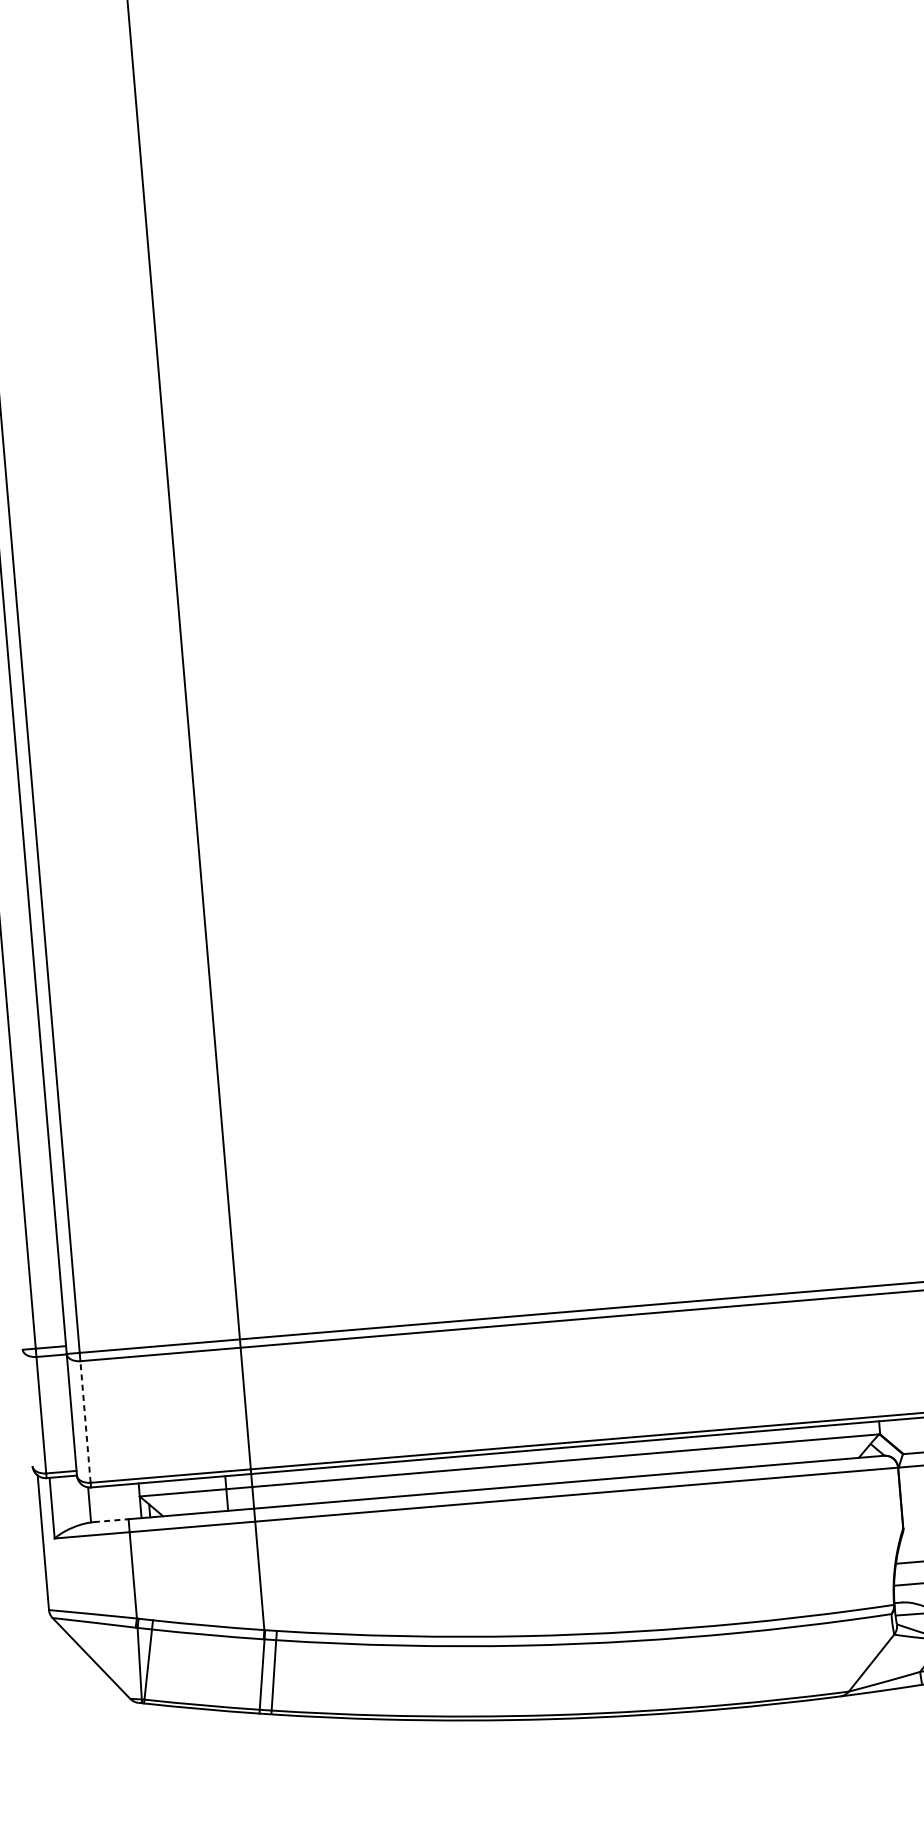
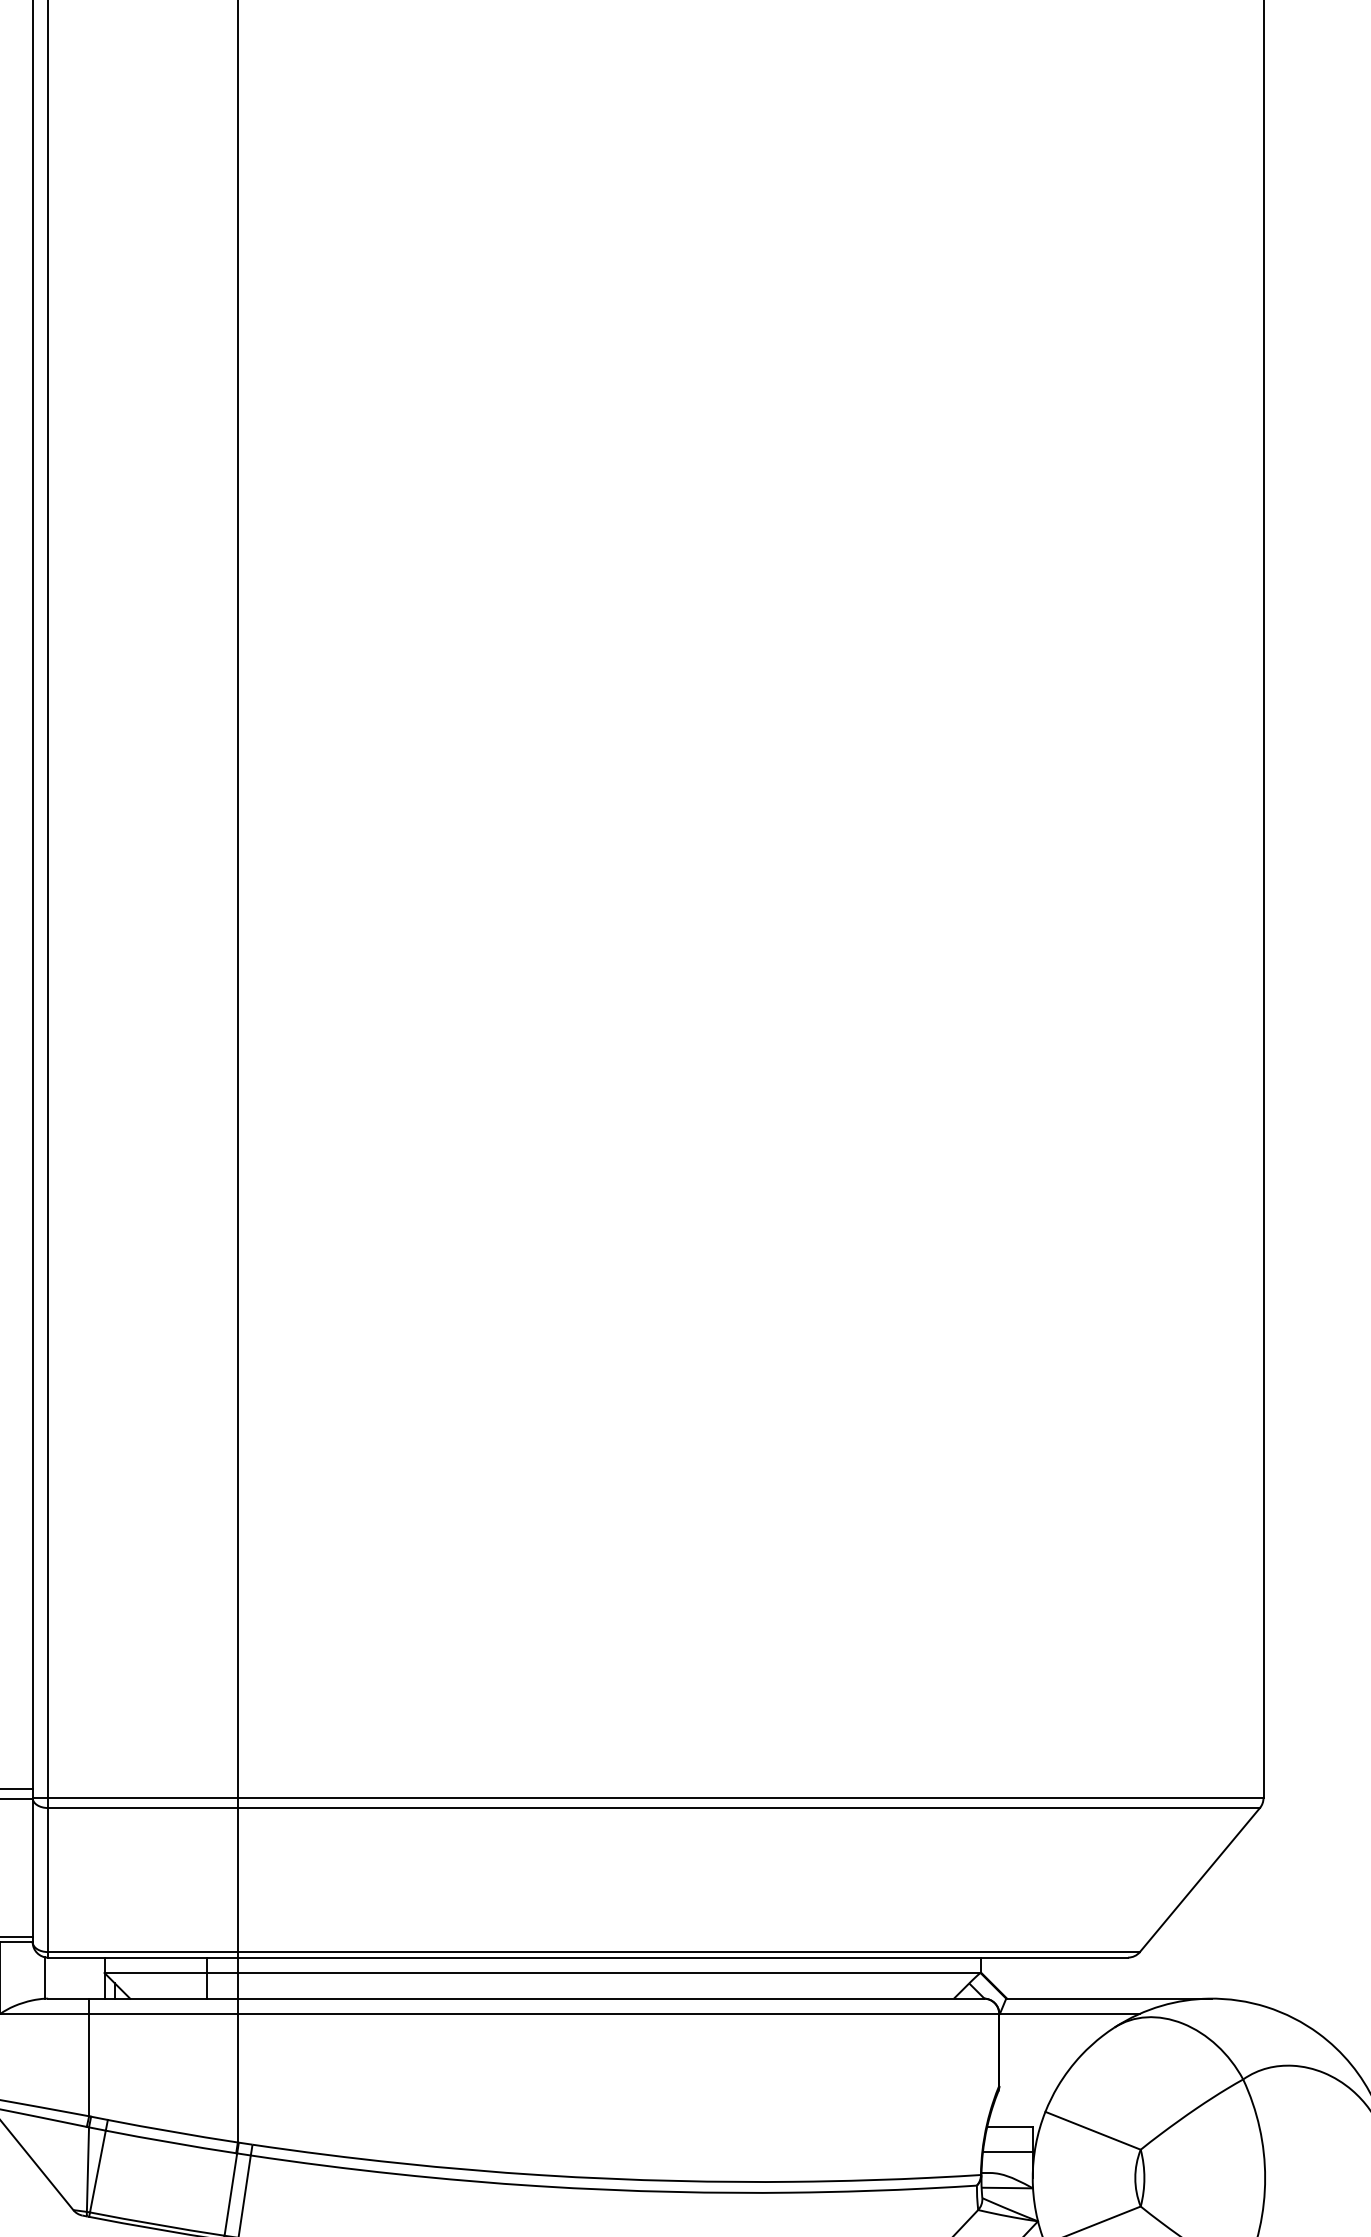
line: (85, 1421) -> (48, 1879), dashed -> solid
line: (111, 1520) -> (68, 1998), dashed -> solid

